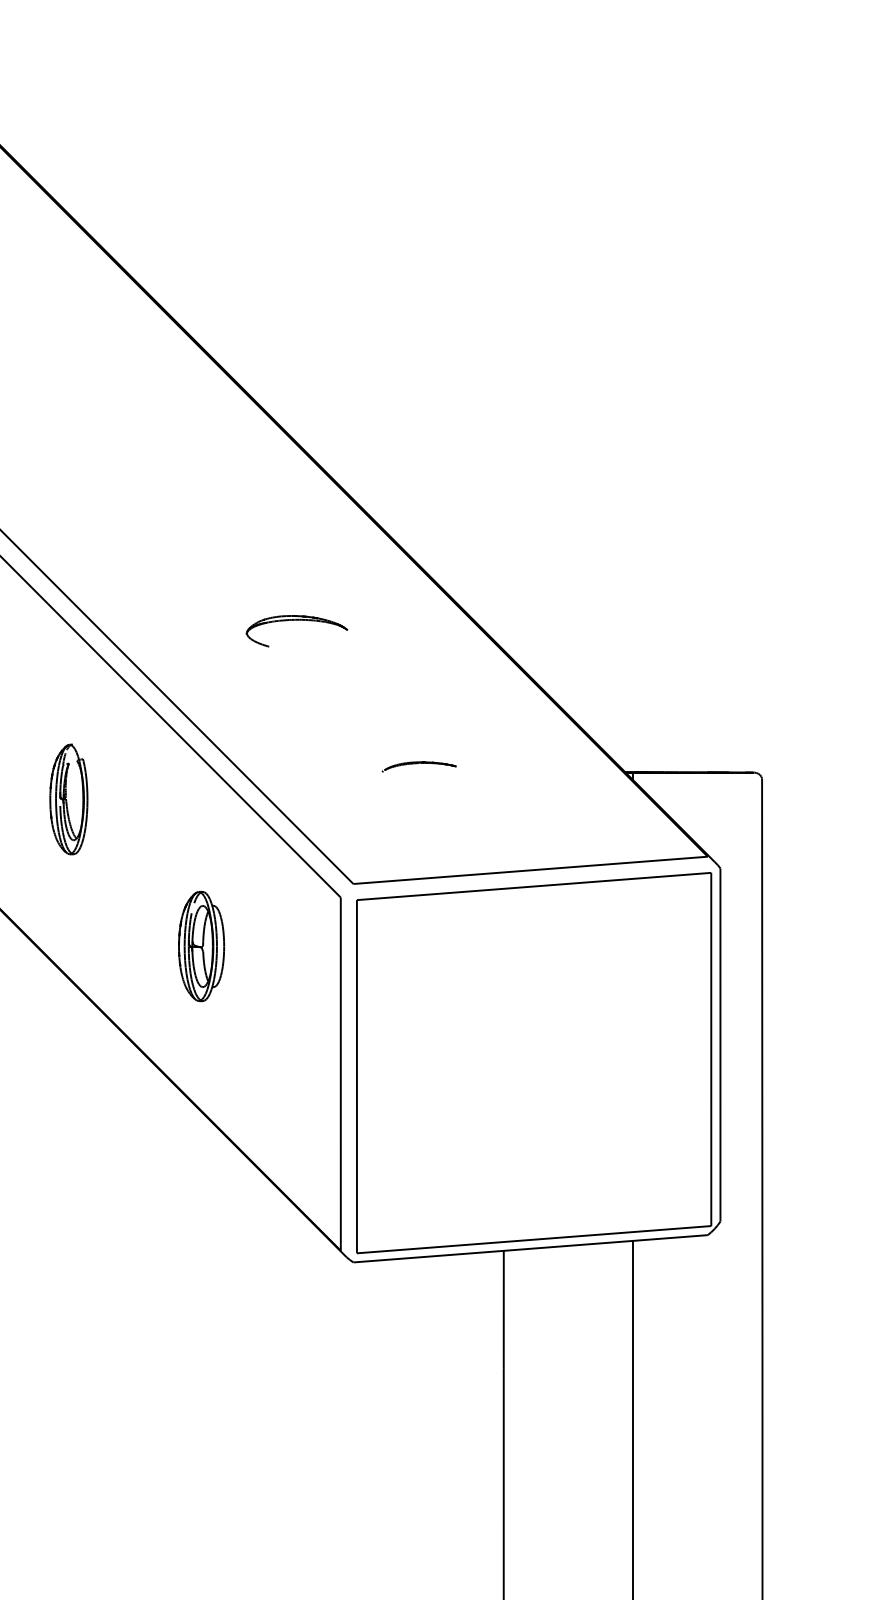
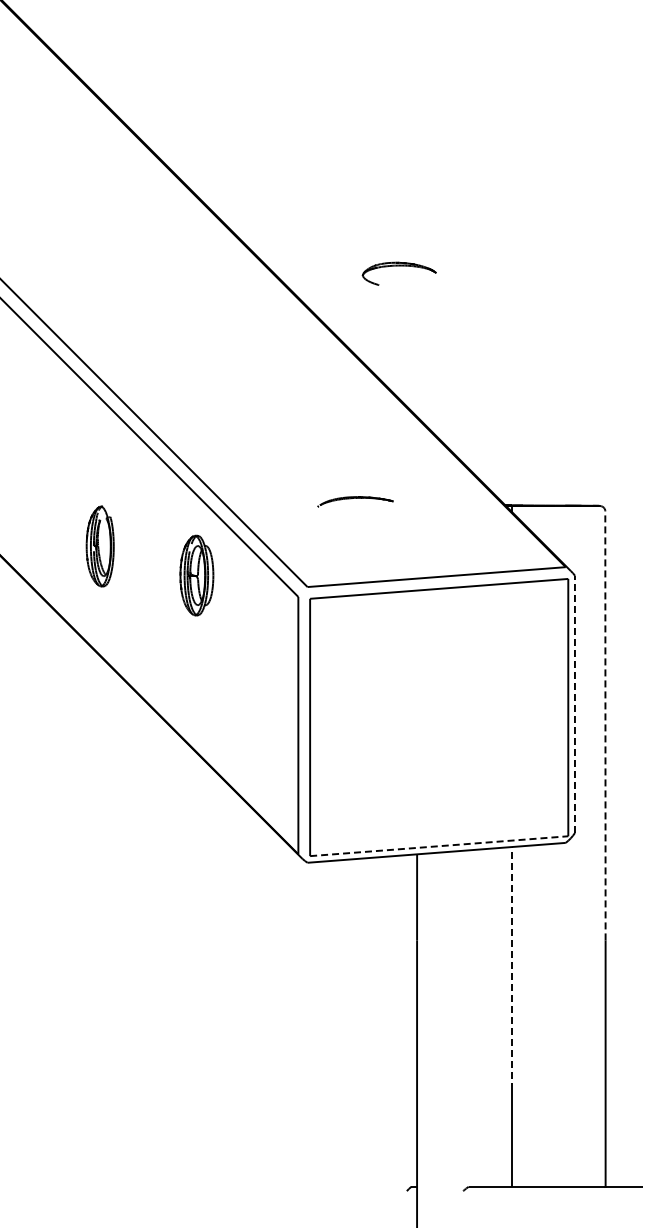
part: (295, 621) -> (398, 266), moved
part: (419, 766) -> (355, 501), size x1.4
part: (67, 799) -> (99, 546), moved
part: (200, 946) -> (196, 575), moved
line: (719, 1045) -> (574, 704), solid -> dashed
line: (762, 1072) -> (605, 724), solid -> dashed
line: (534, 1240) -> (439, 846), solid -> dashed
line: (633, 1407) -> (511, 968), solid -> dashed

